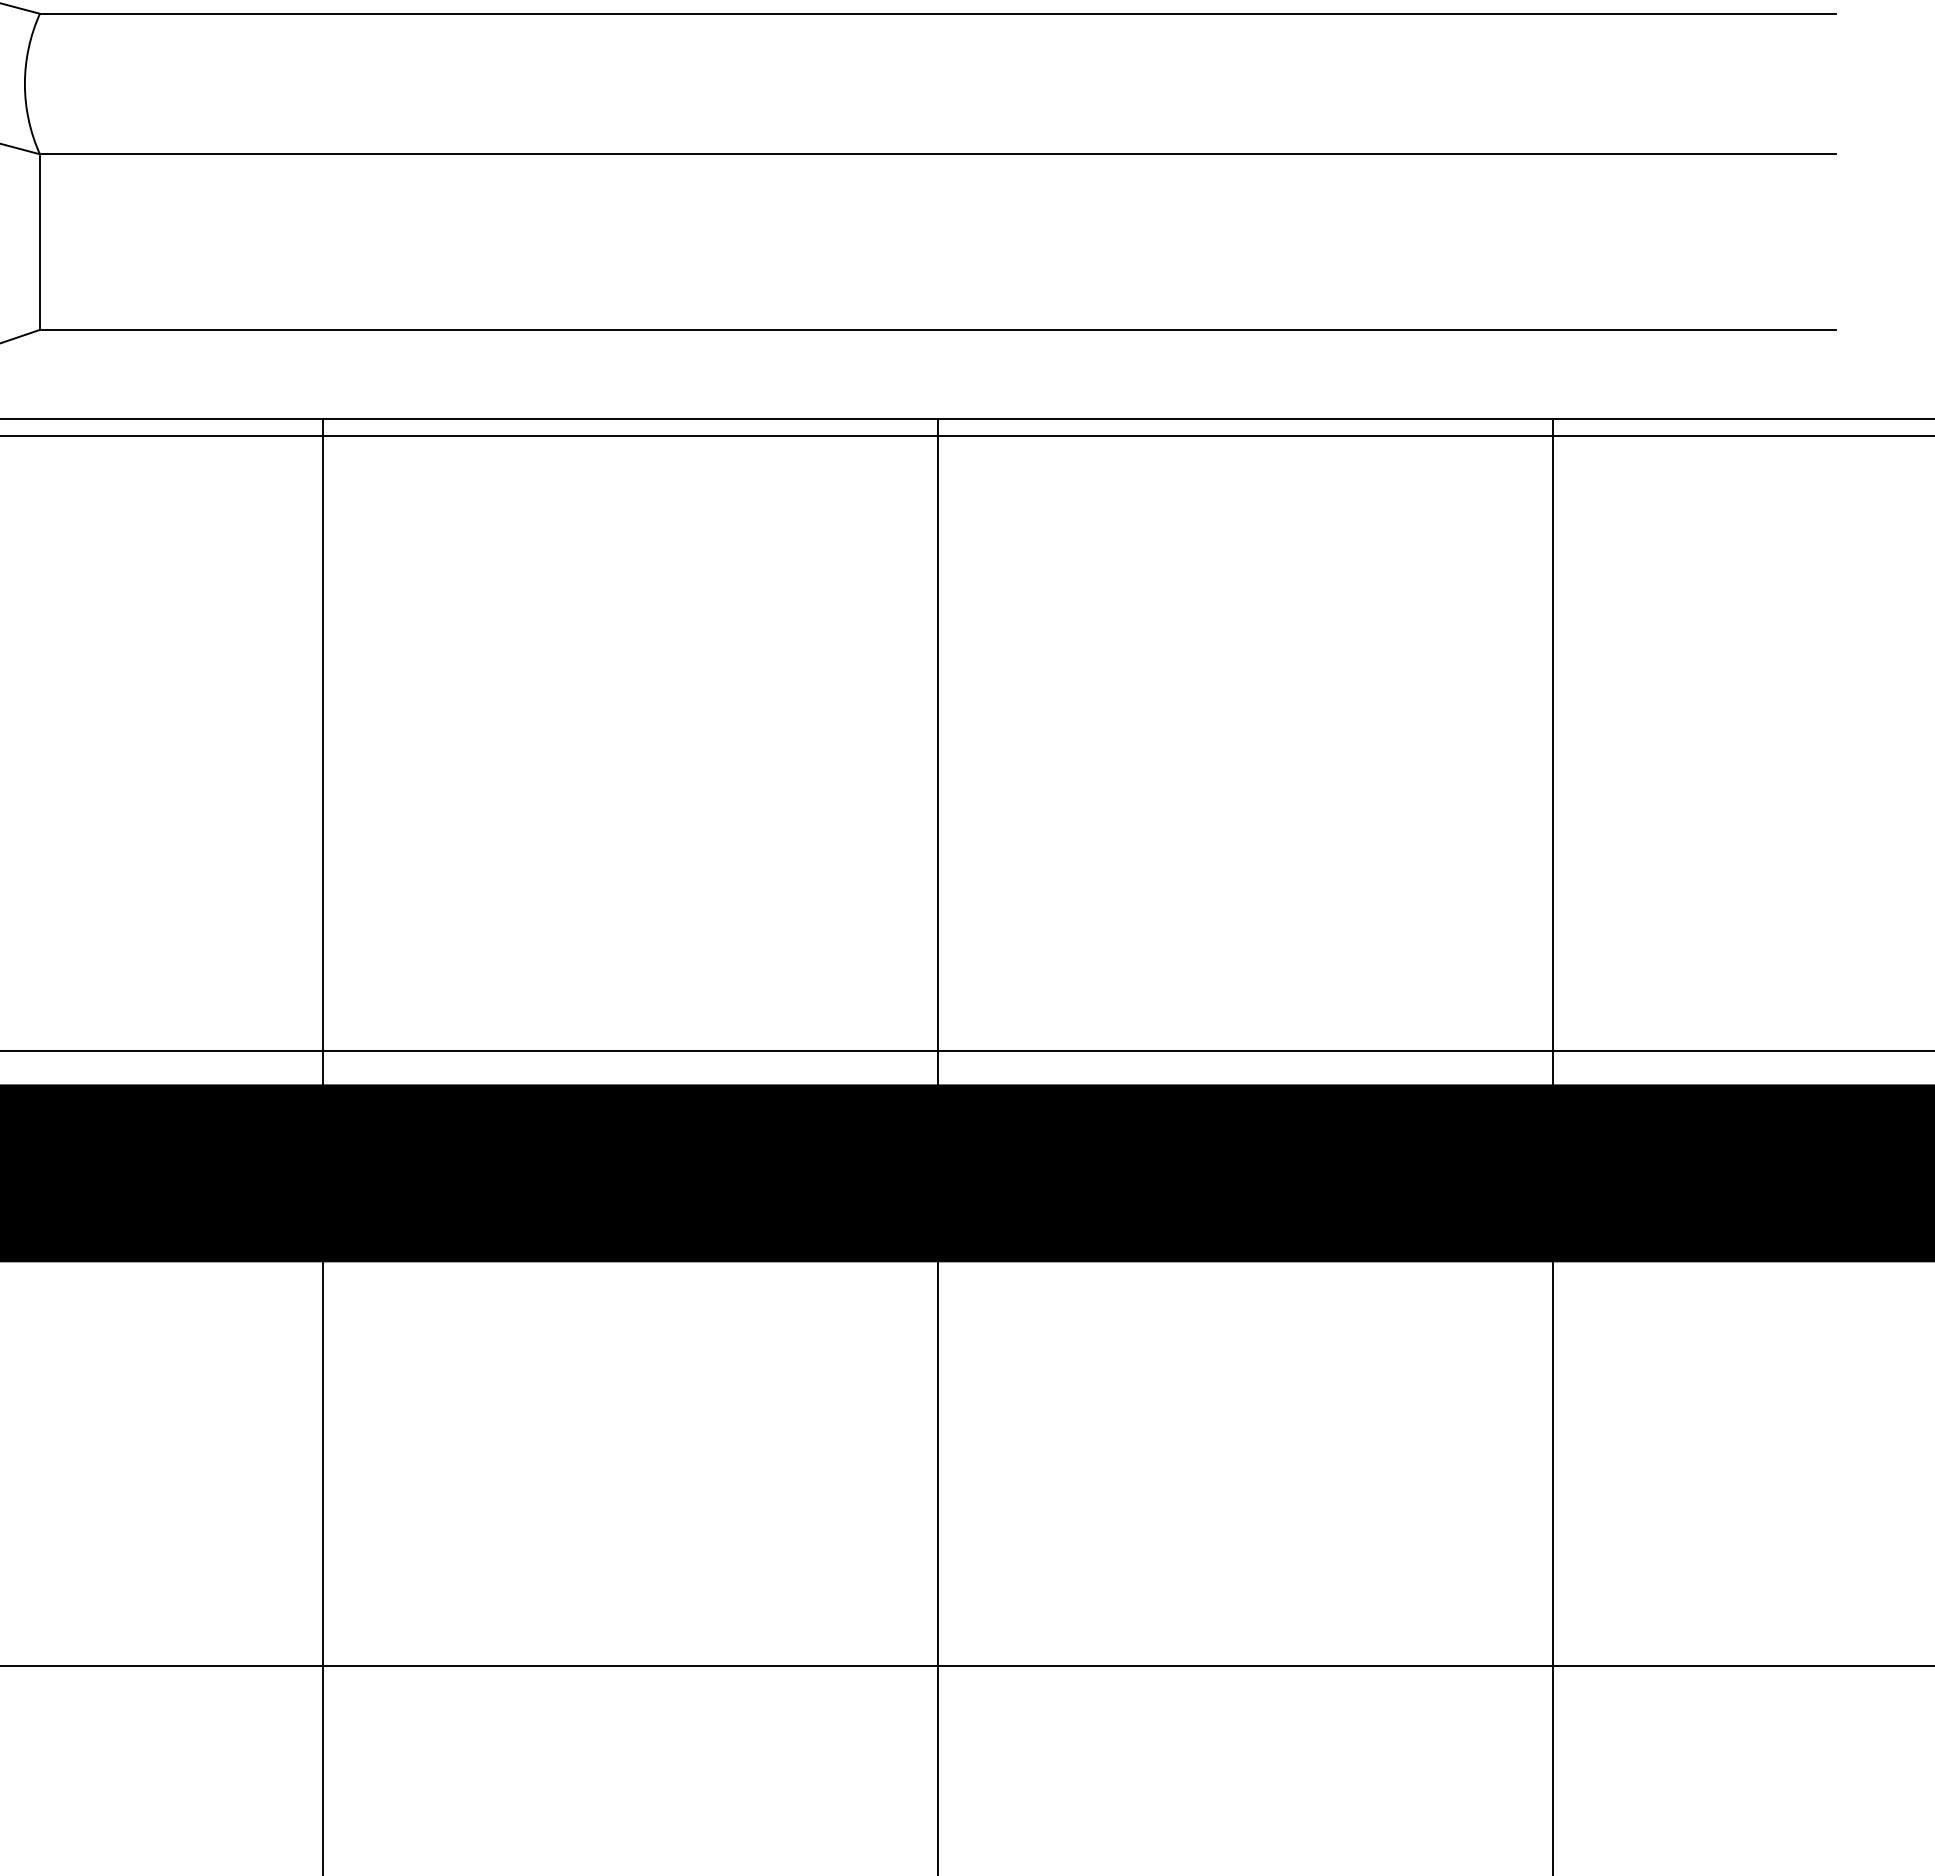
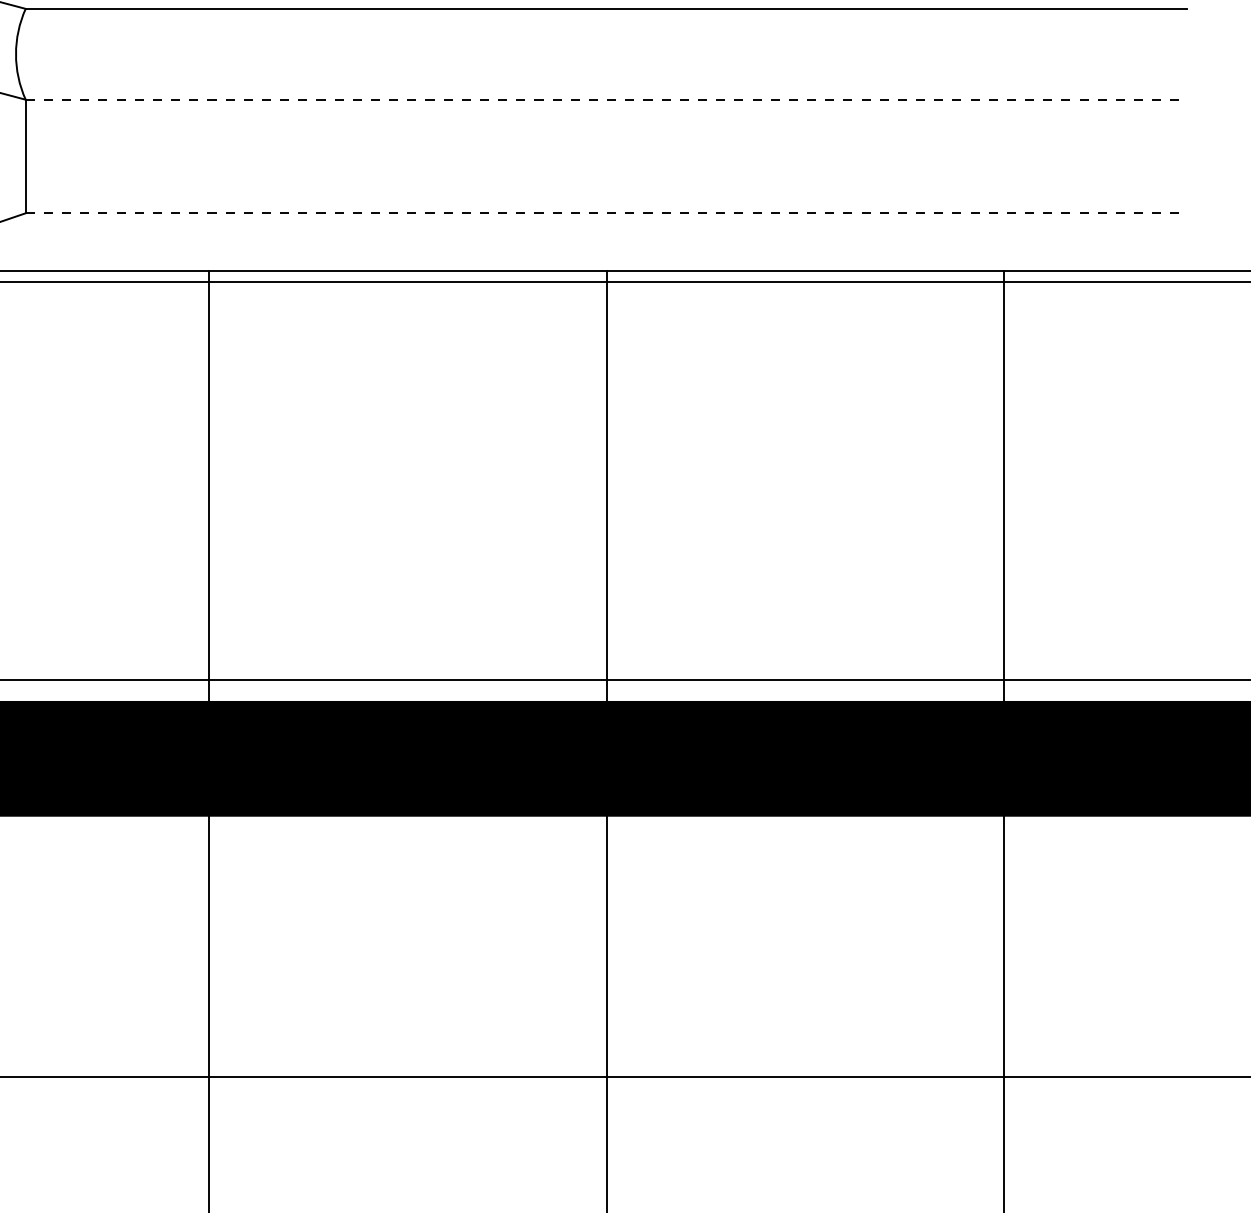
line: (938, 153) -> (606, 99), solid -> dashed
line: (938, 330) -> (606, 213), solid -> dashed

